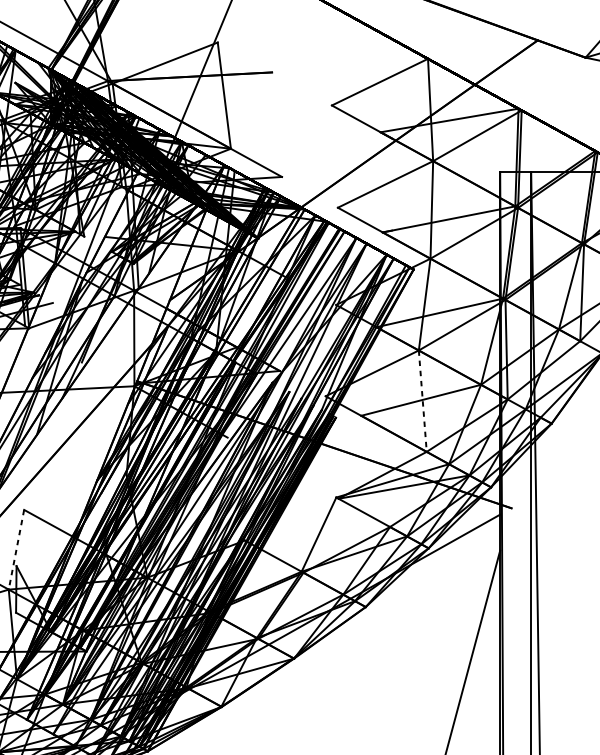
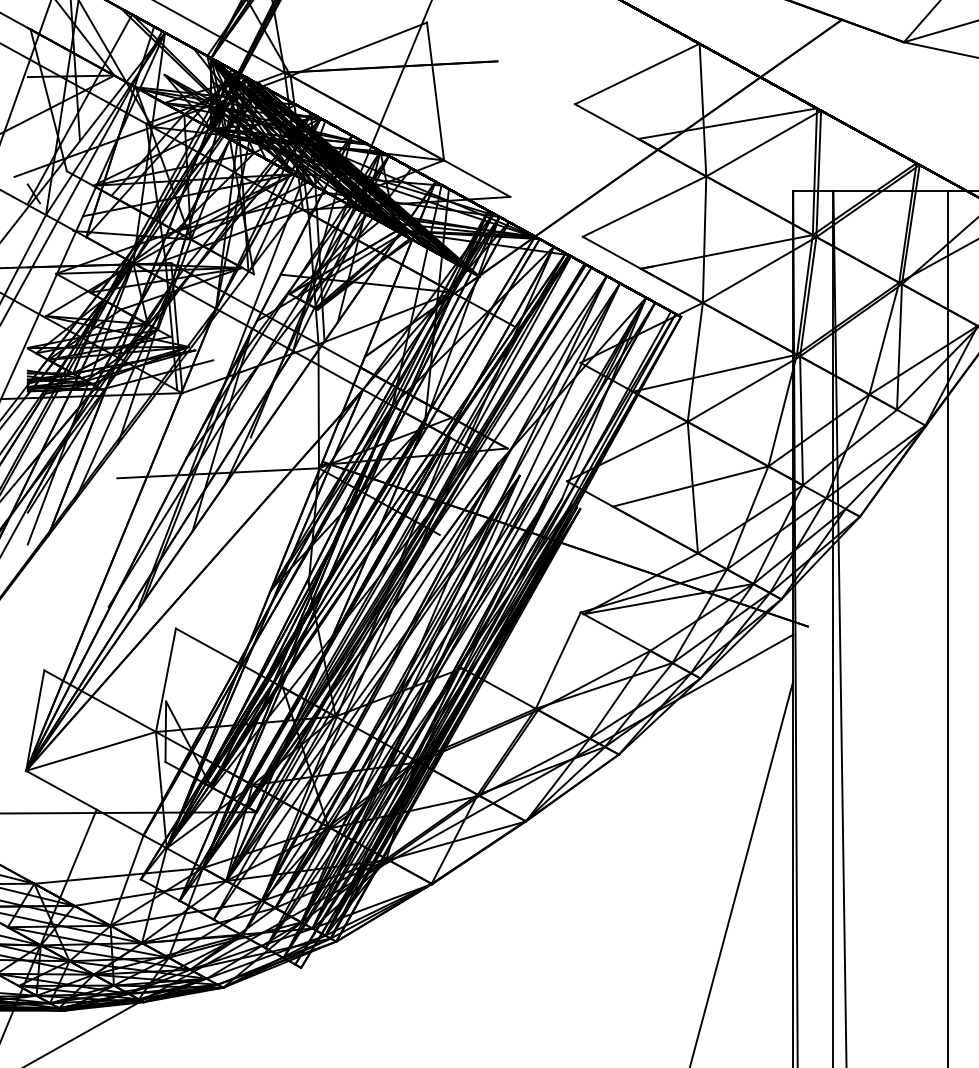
line: (422, 401) -> (692, 487), dashed -> solid
line: (16, 549) -> (165, 680), dashed -> solid

